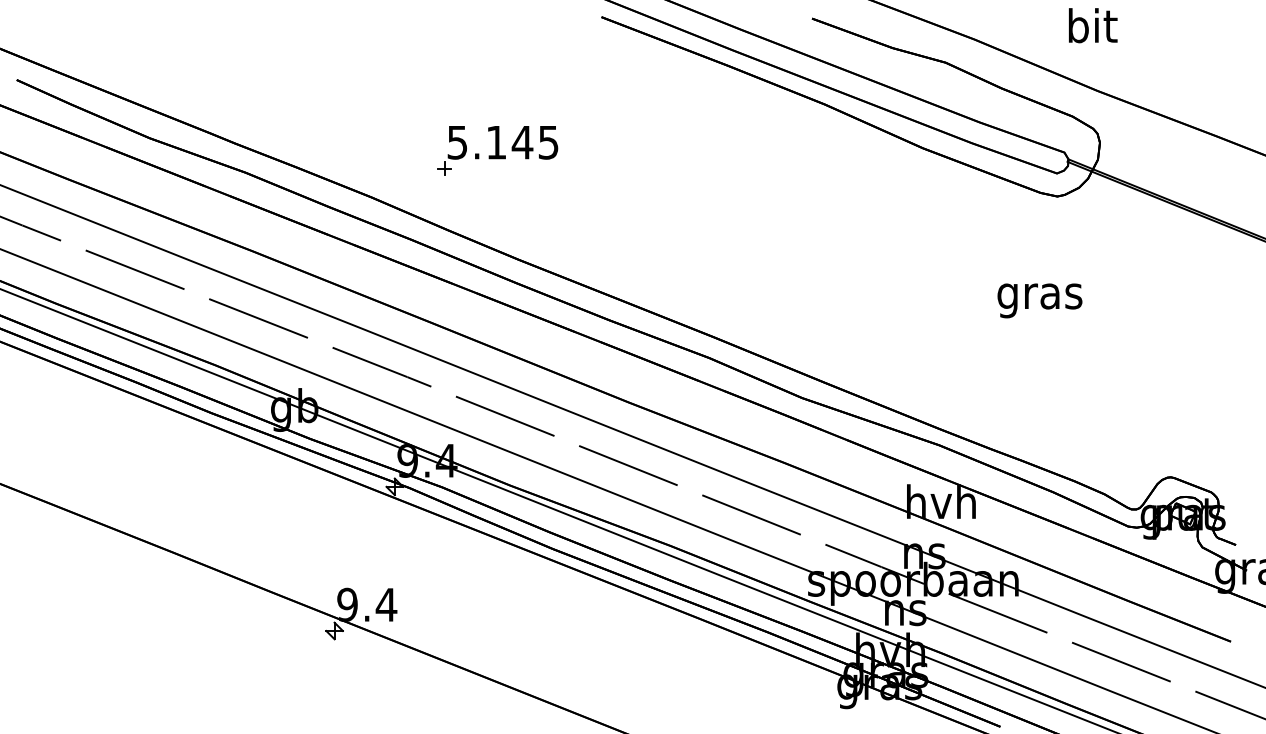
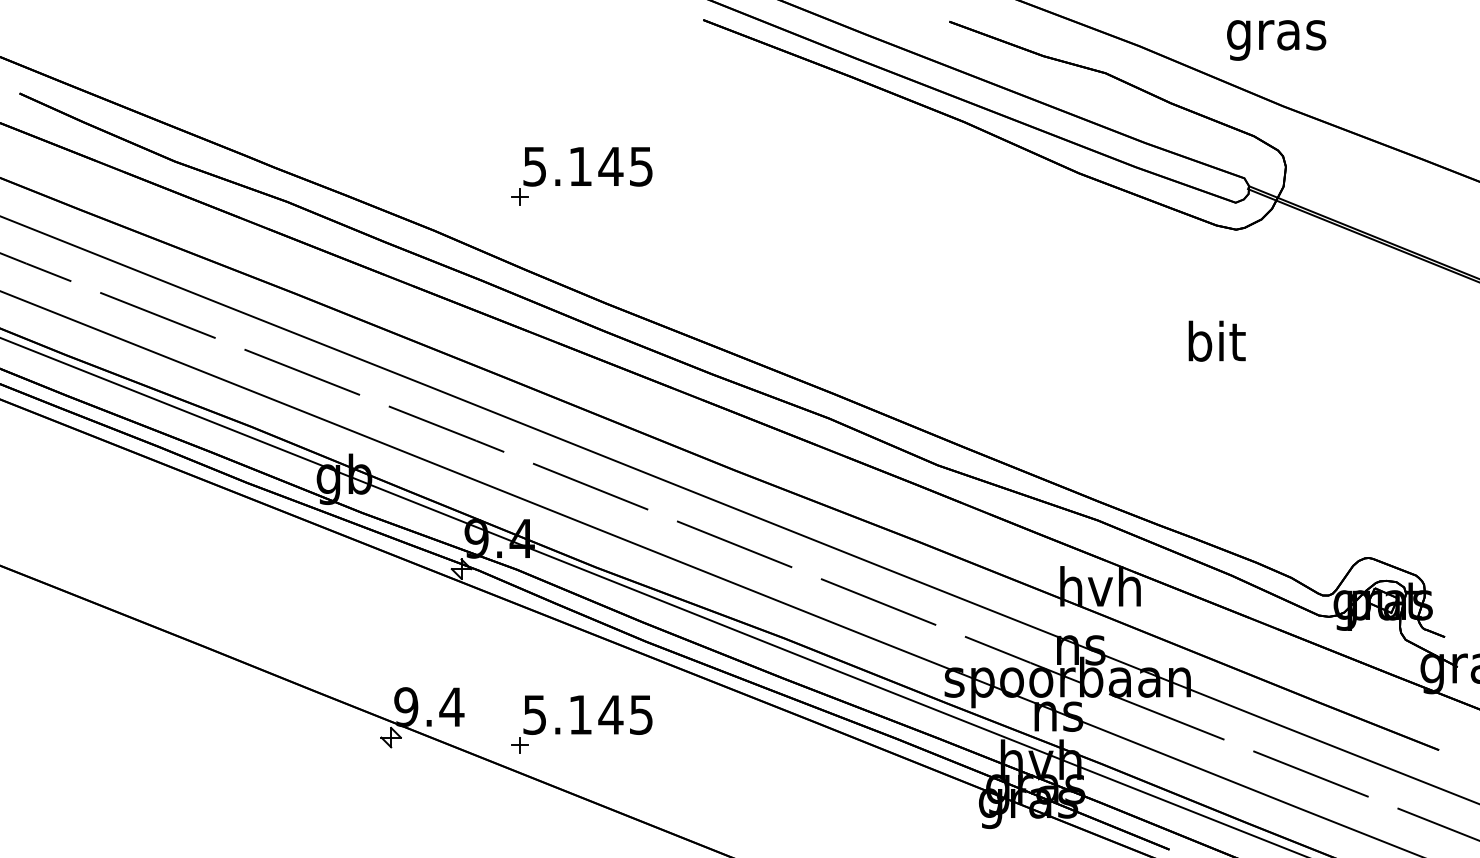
text: (1091, 30) -> (1276, 35), bit -> gras
text: (1039, 296) -> (1215, 346), gras -> bit
part: (497, 619) -> (581, 724), added

